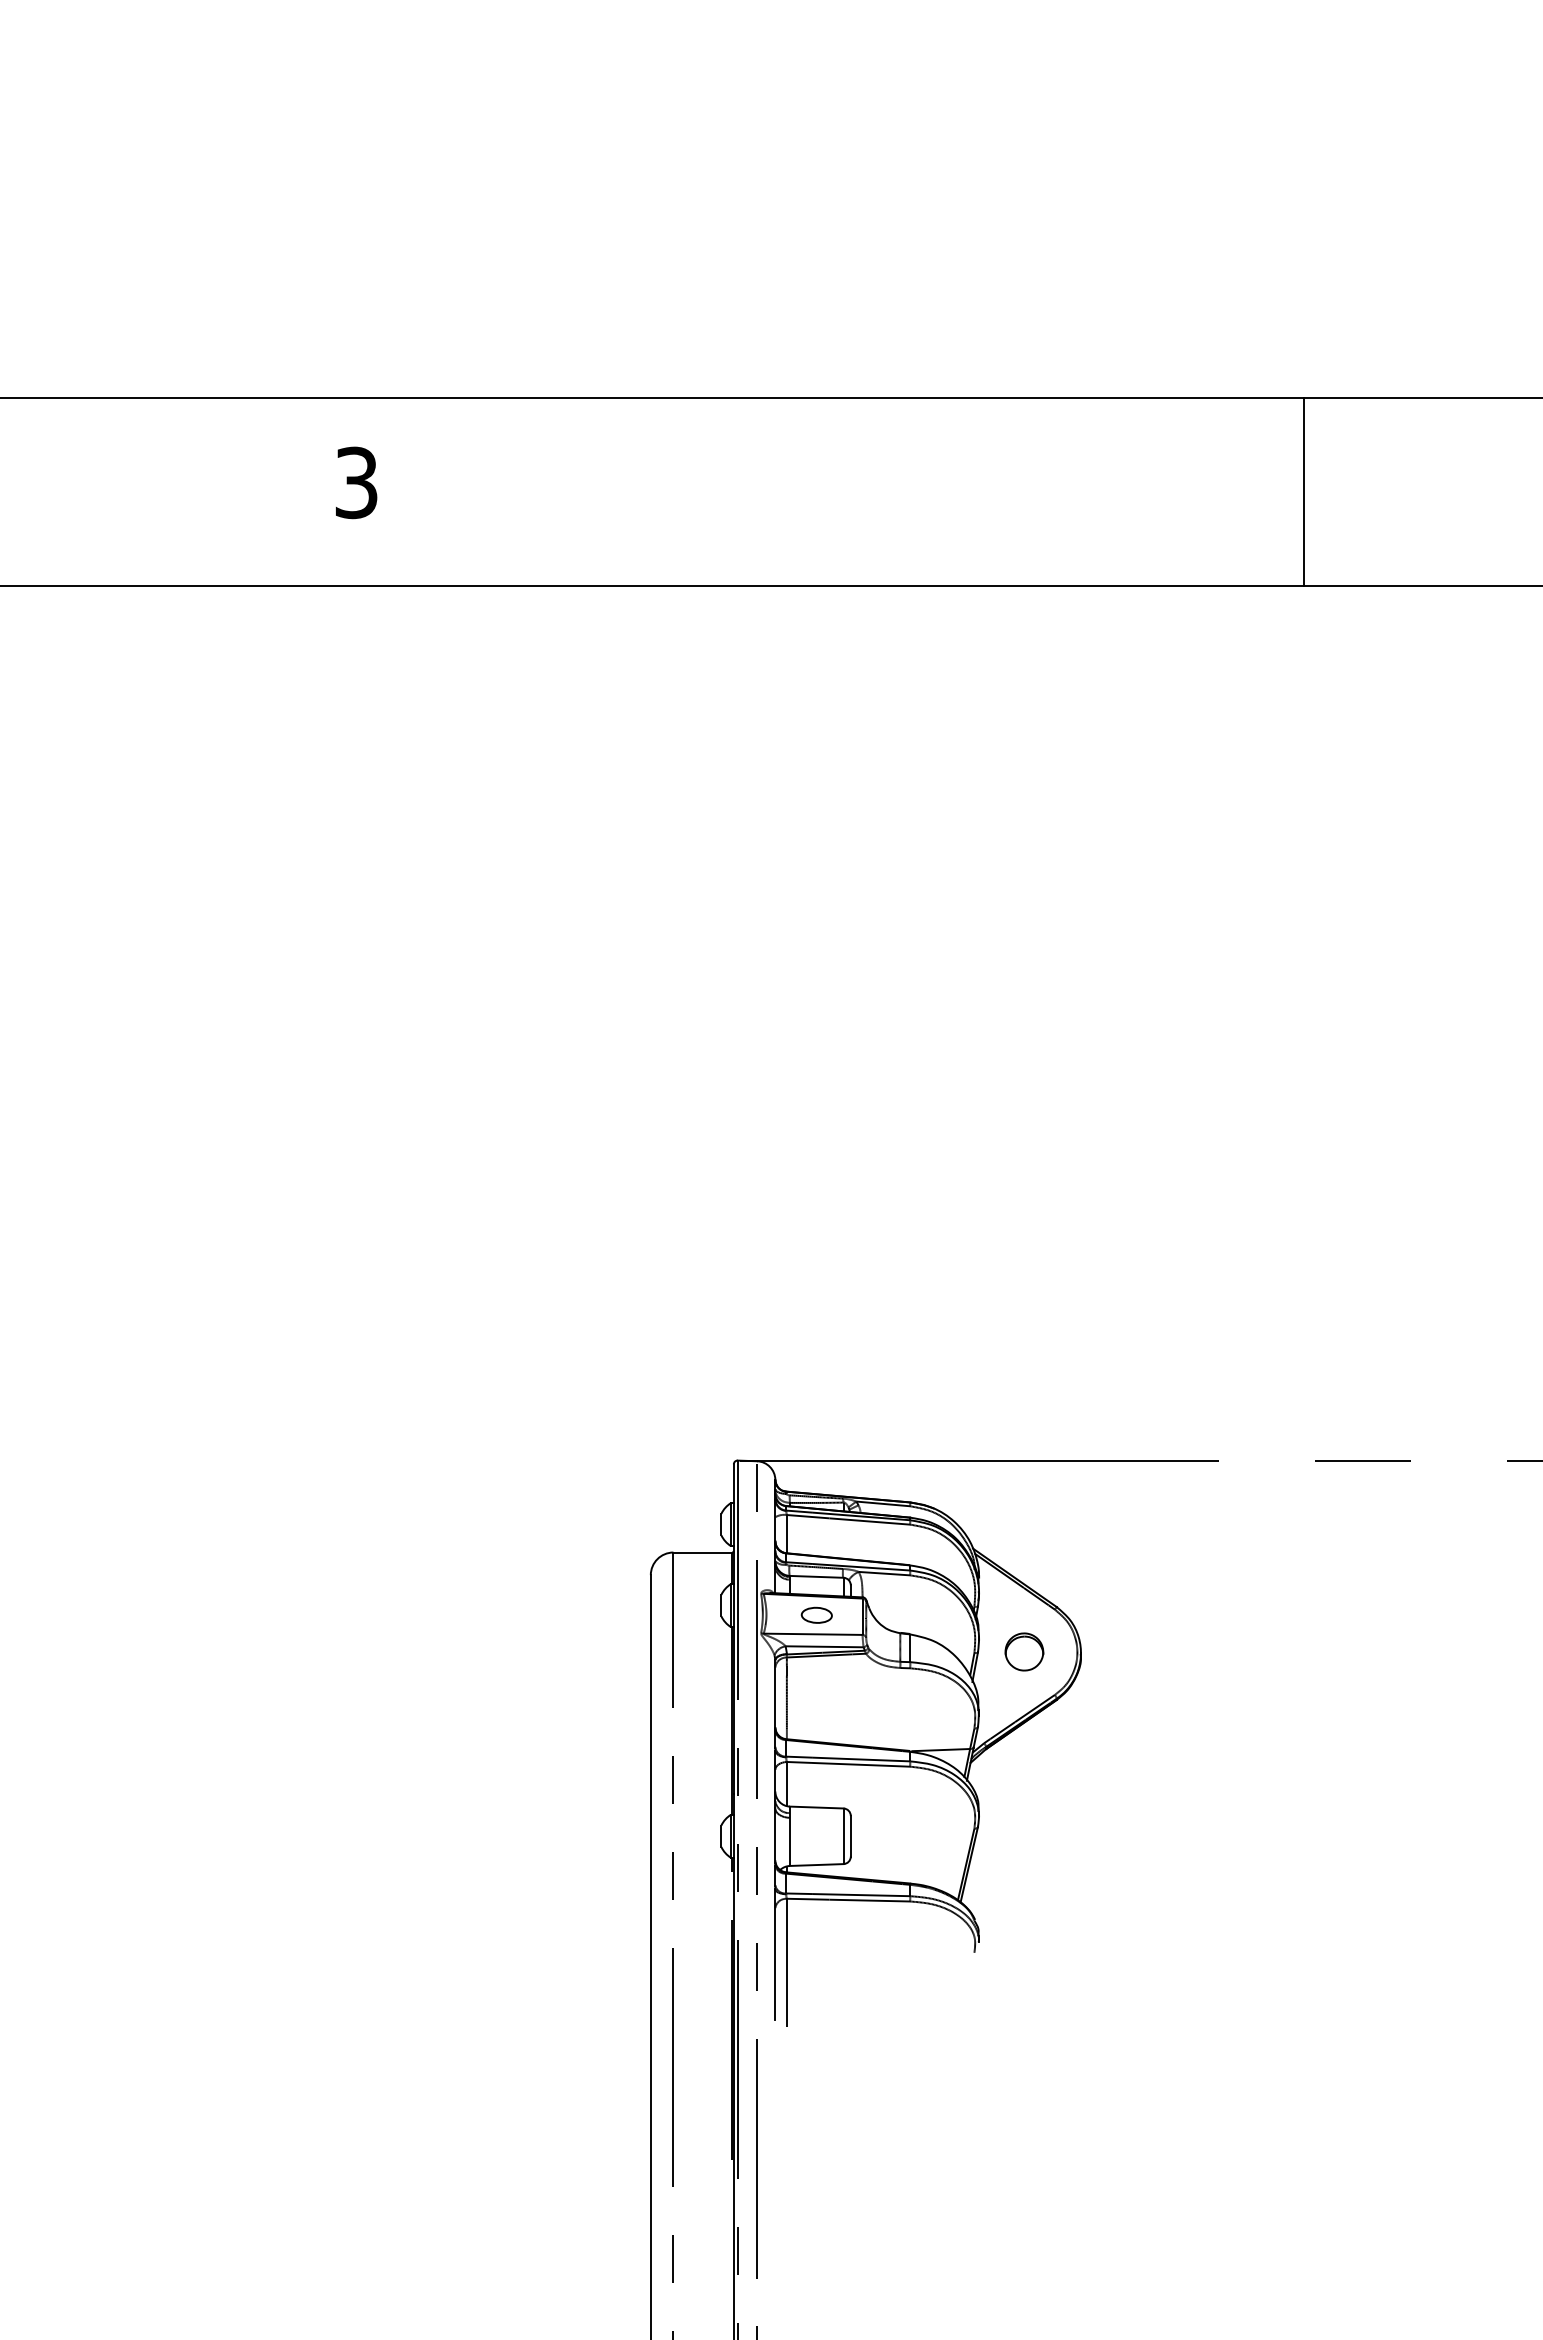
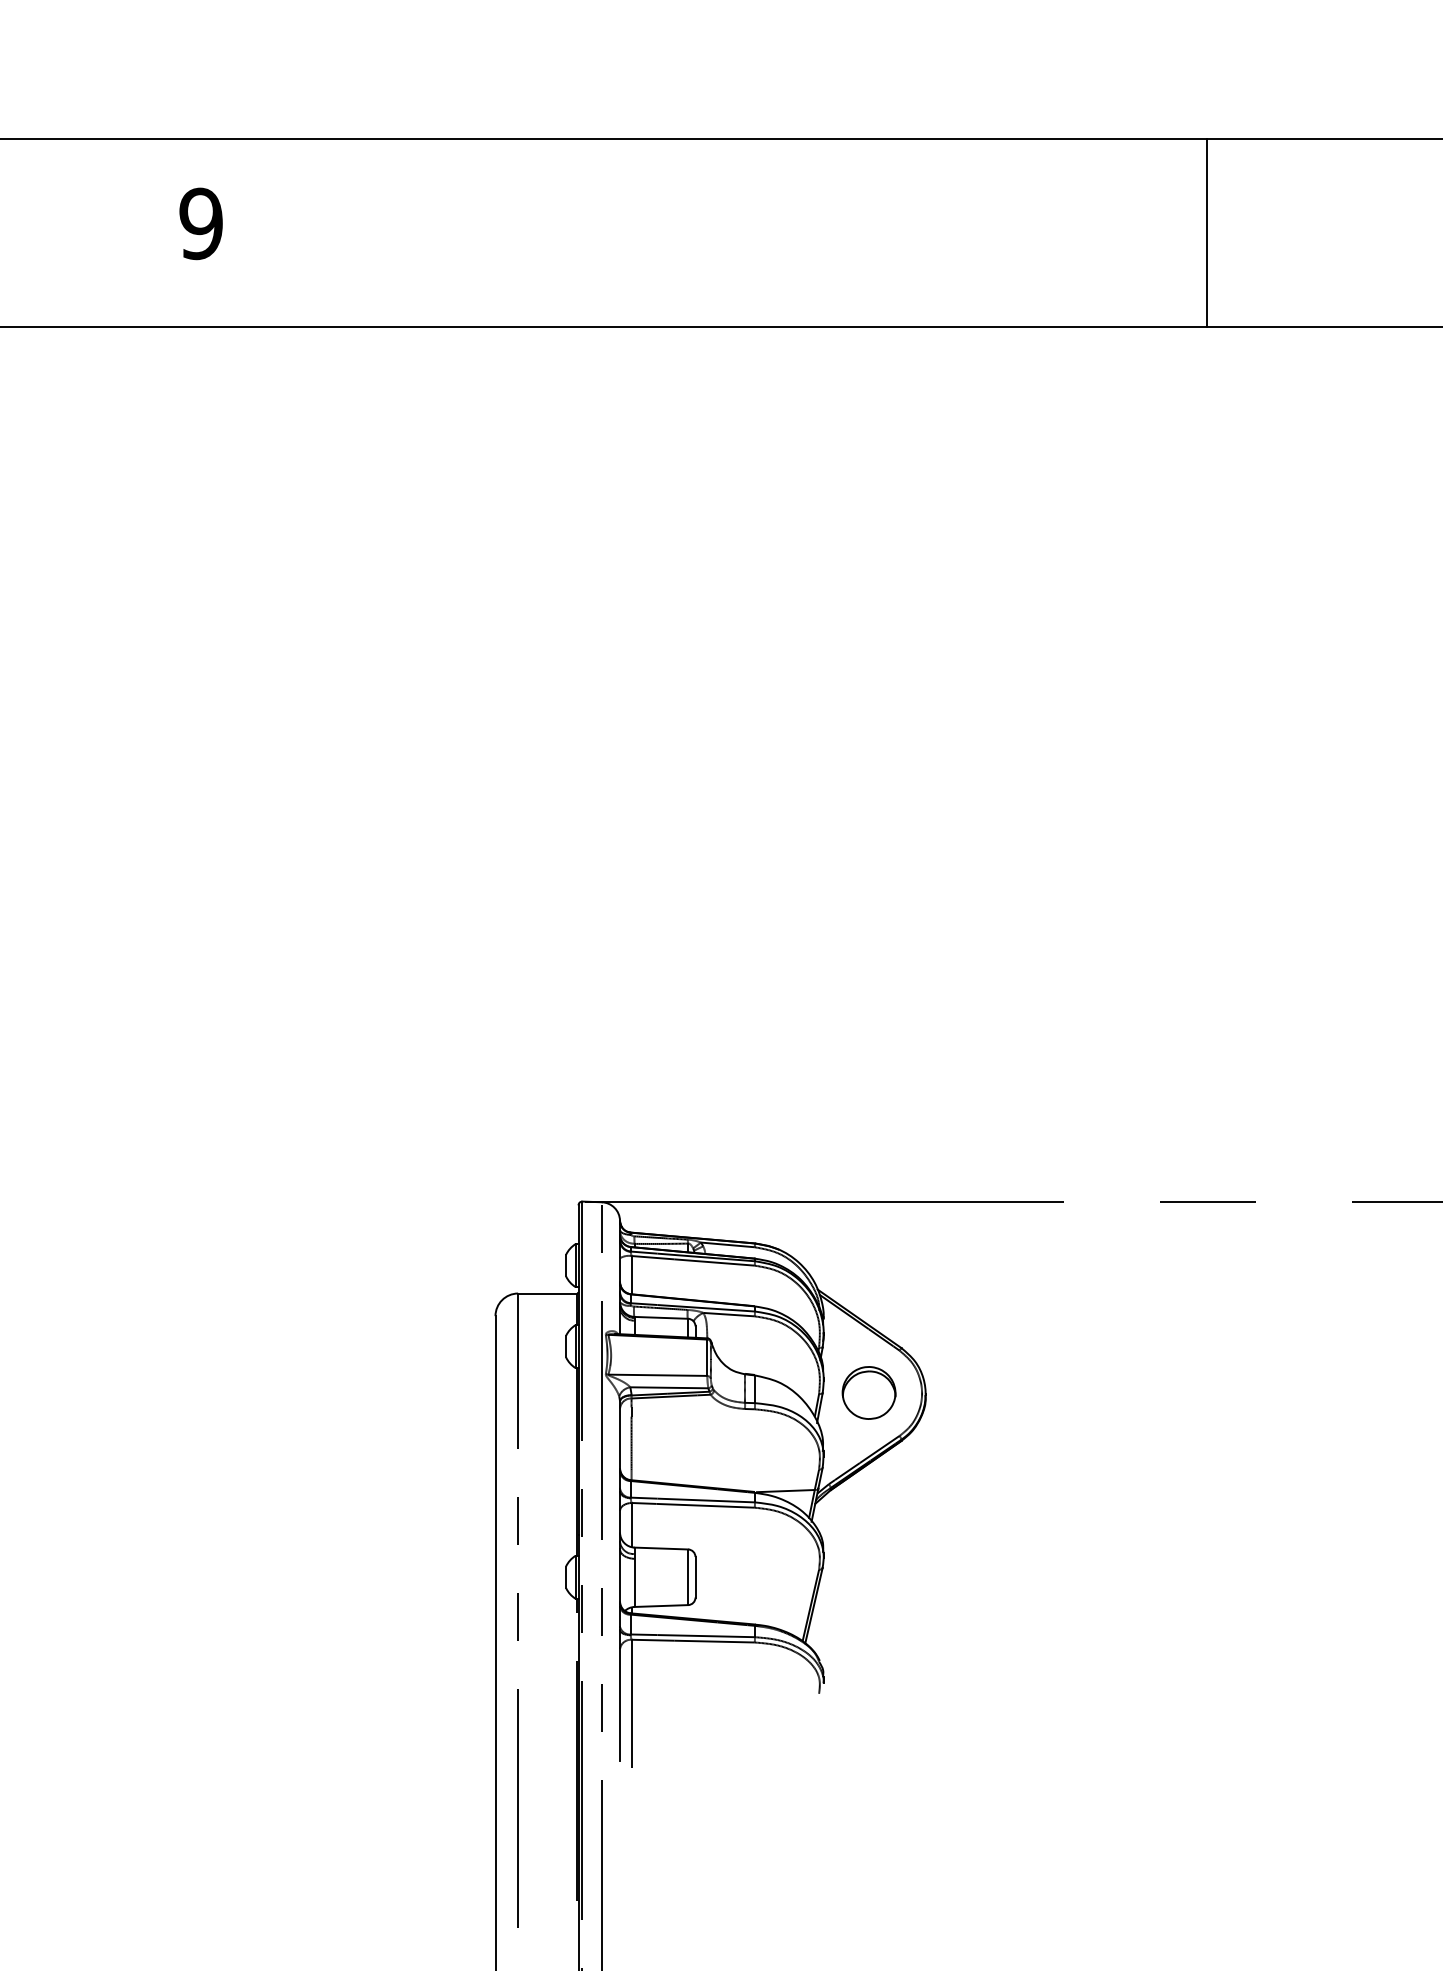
text: (356, 482) -> (201, 223), 3 -> 9
line: (1304, 491) -> (1207, 232), moved
part: (816, 1614) -> (661, 1355), removed
part: (1024, 1651) -> (869, 1392), size x1.4

